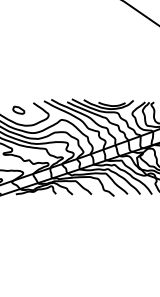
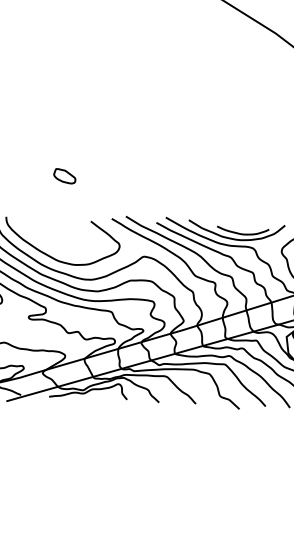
part: (18, 109) -> (64, 174), moved

